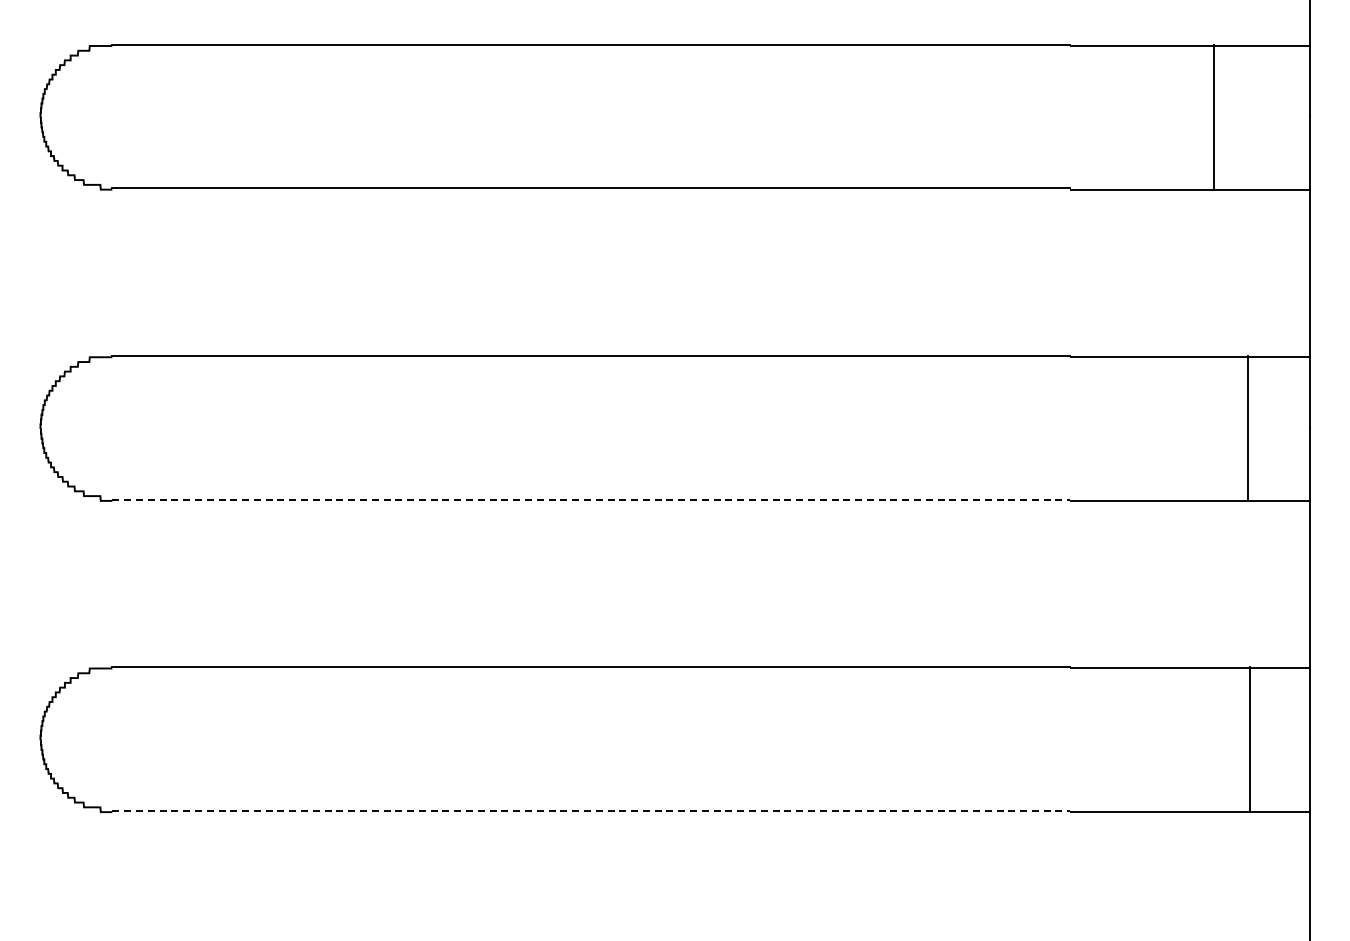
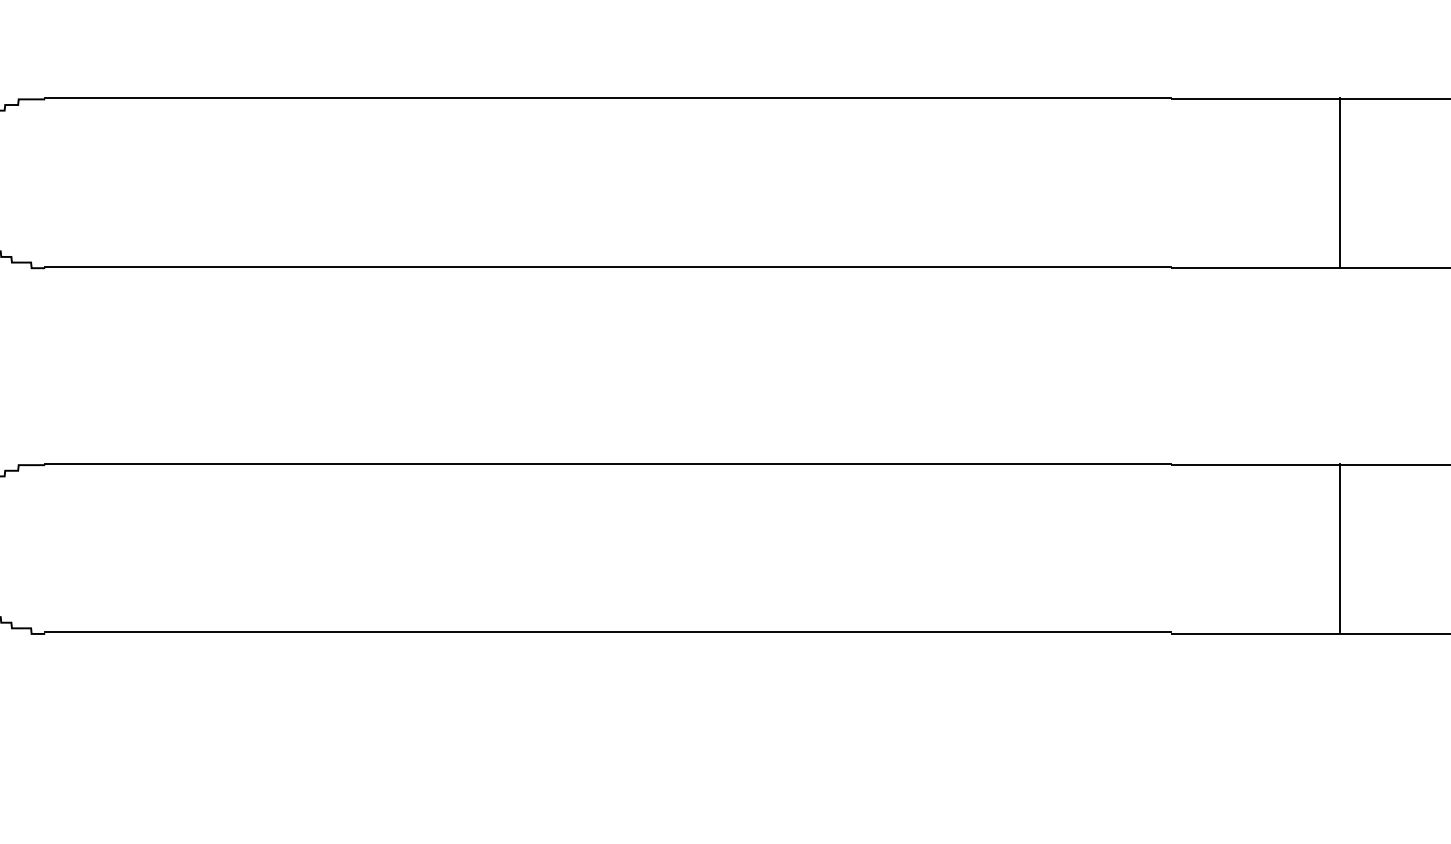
line: (1247, 427) -> (1339, 181), moved
line: (591, 499) -> (608, 266), dashed -> solid
line: (1249, 738) -> (1339, 547), moved
line: (591, 810) -> (608, 632), dashed -> solid

